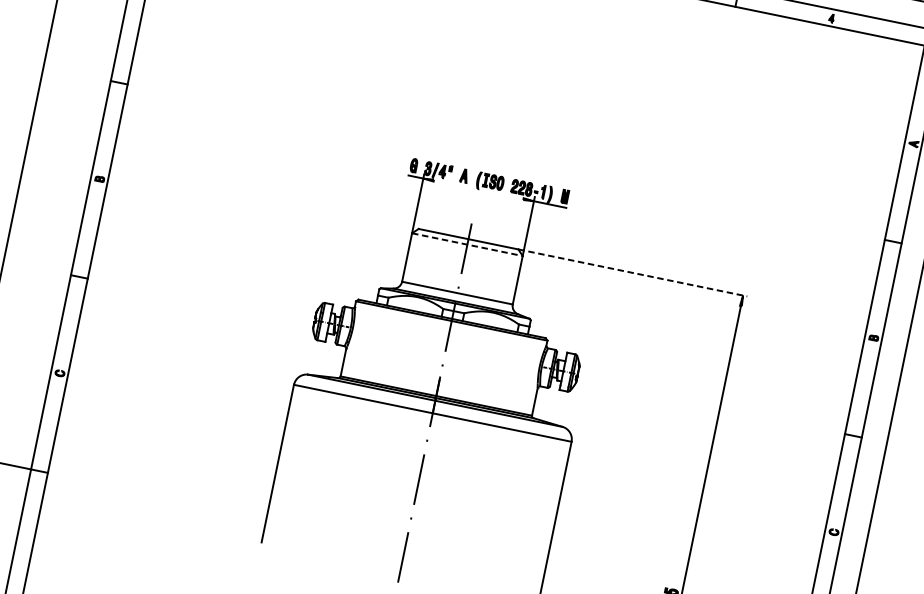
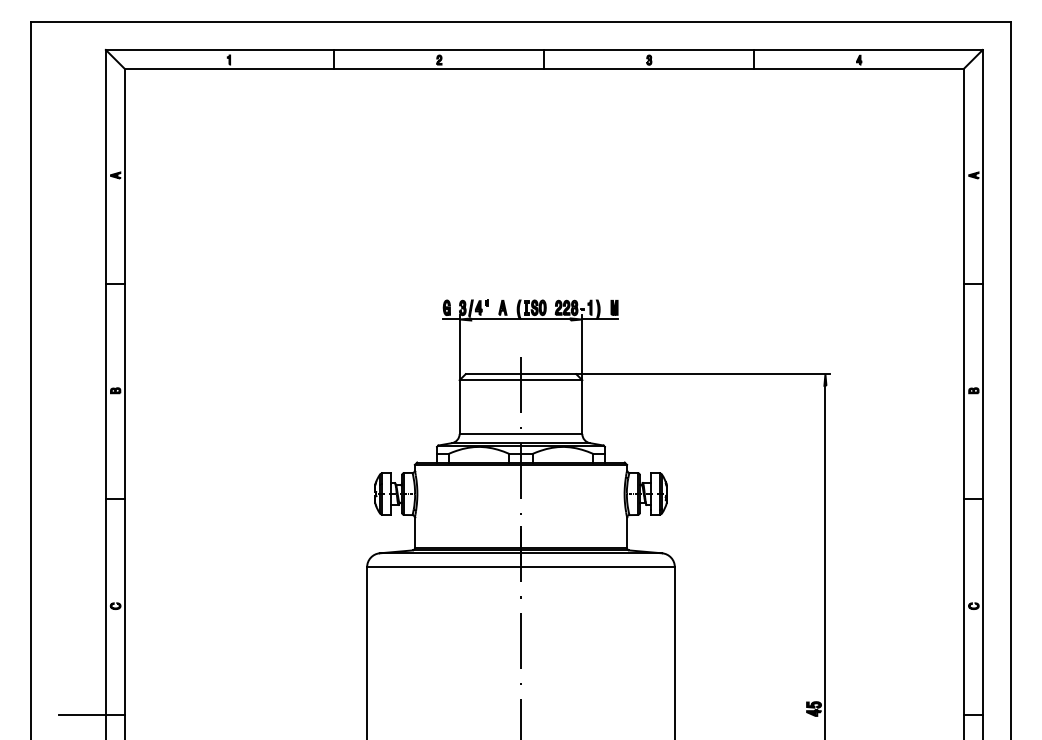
line: (478, 189) -> (520, 319), added
line: (467, 245) -> (521, 380), dashed -> solid
line: (633, 273) -> (703, 374), dashed -> solid

